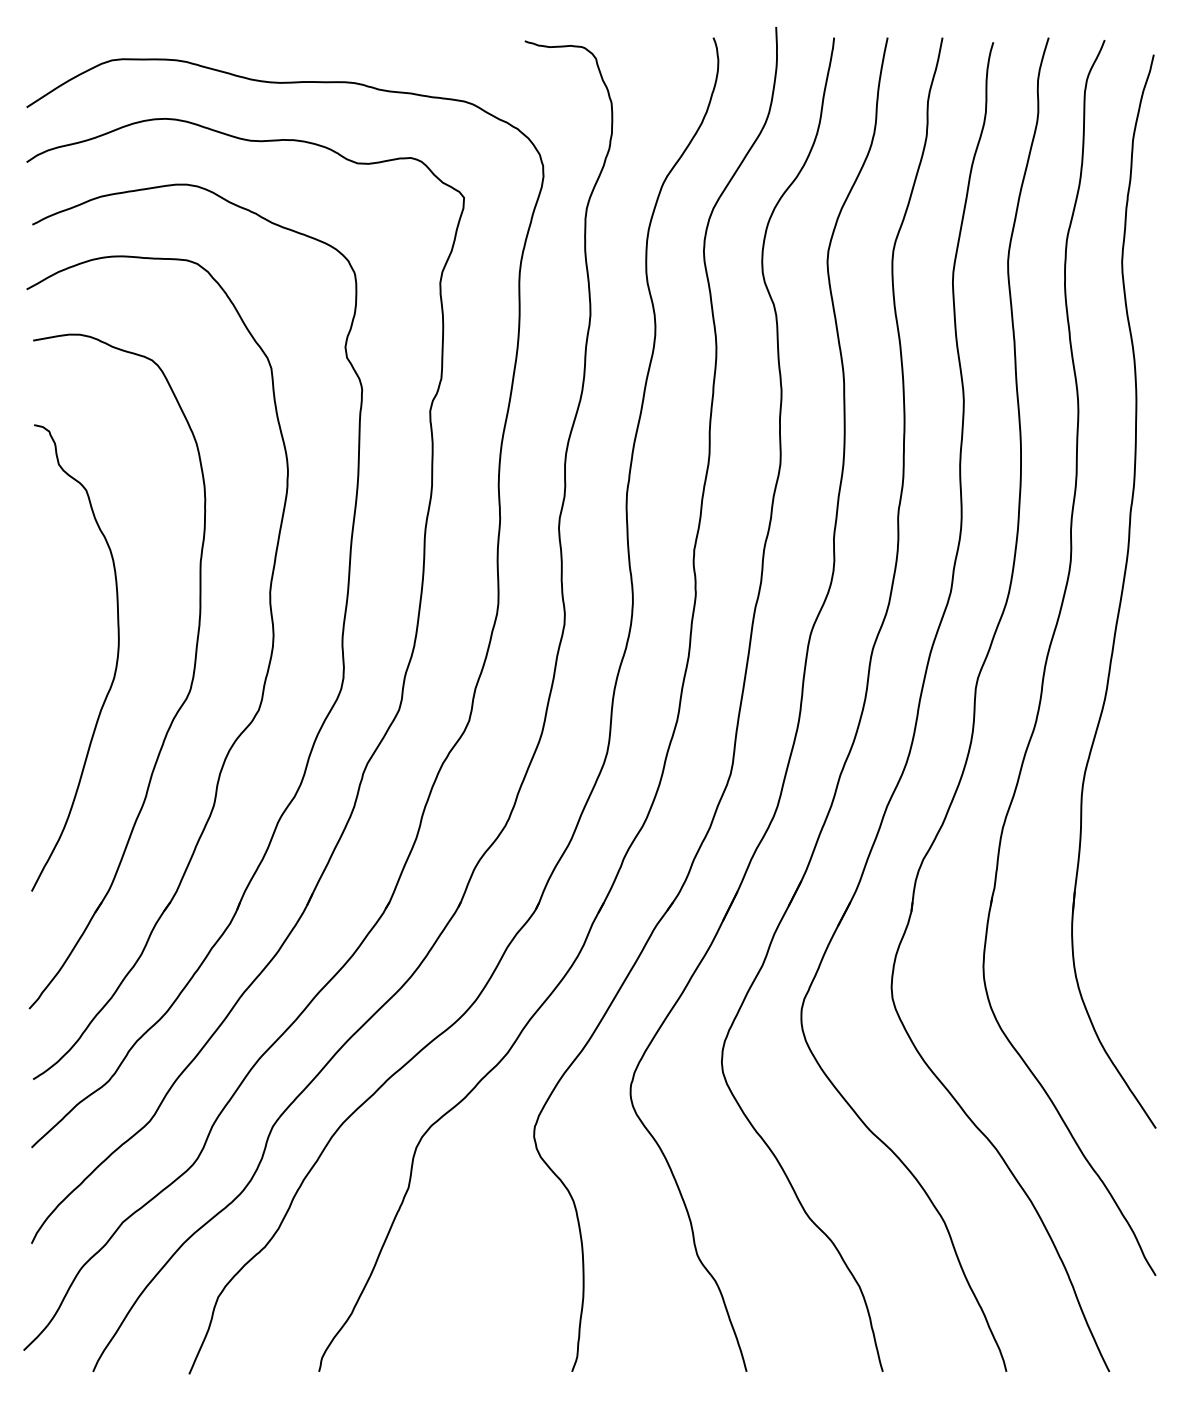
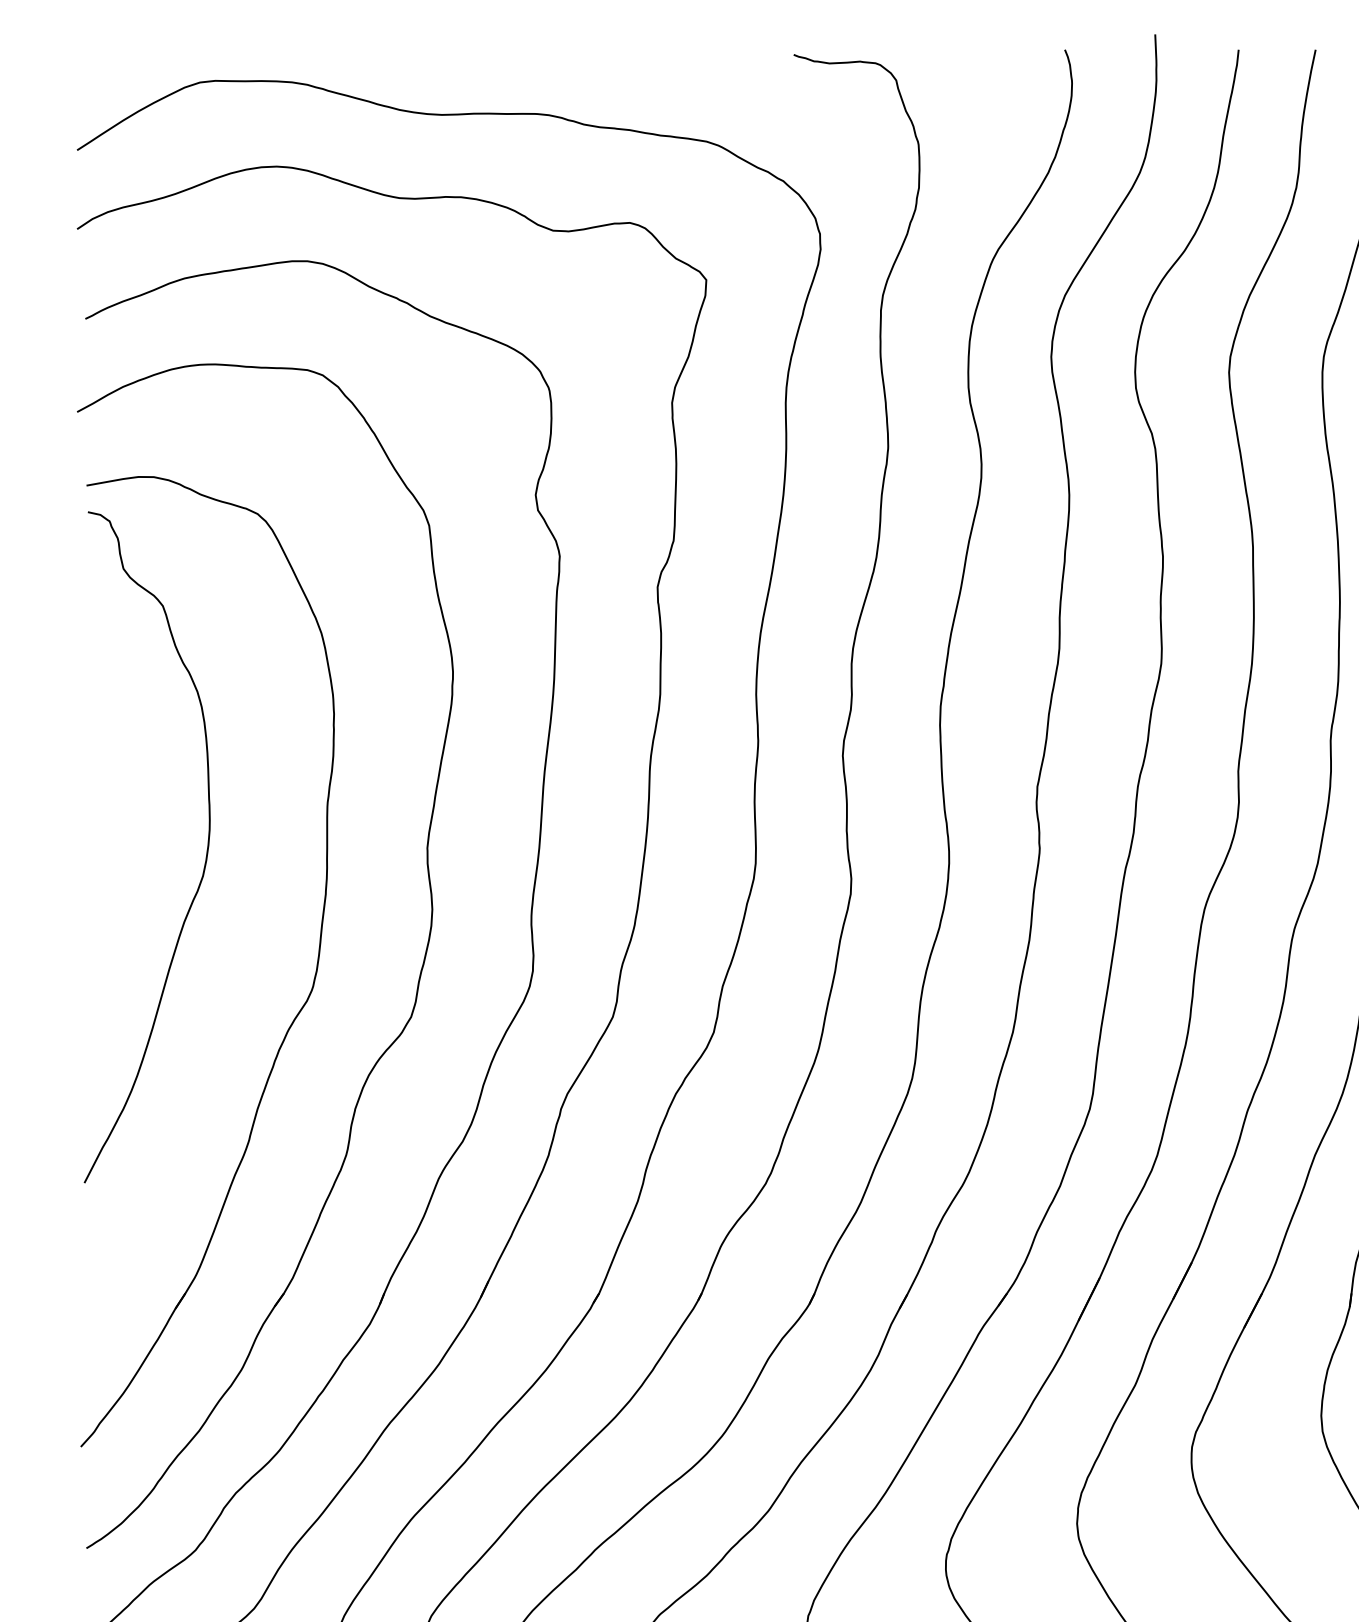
curve: (115, 664) -> (204, 856), moved

